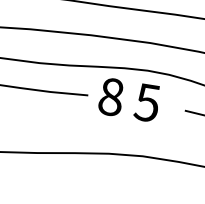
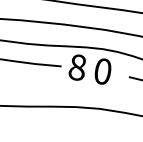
text: (146, 102) -> (102, 71), 5 -> 0

